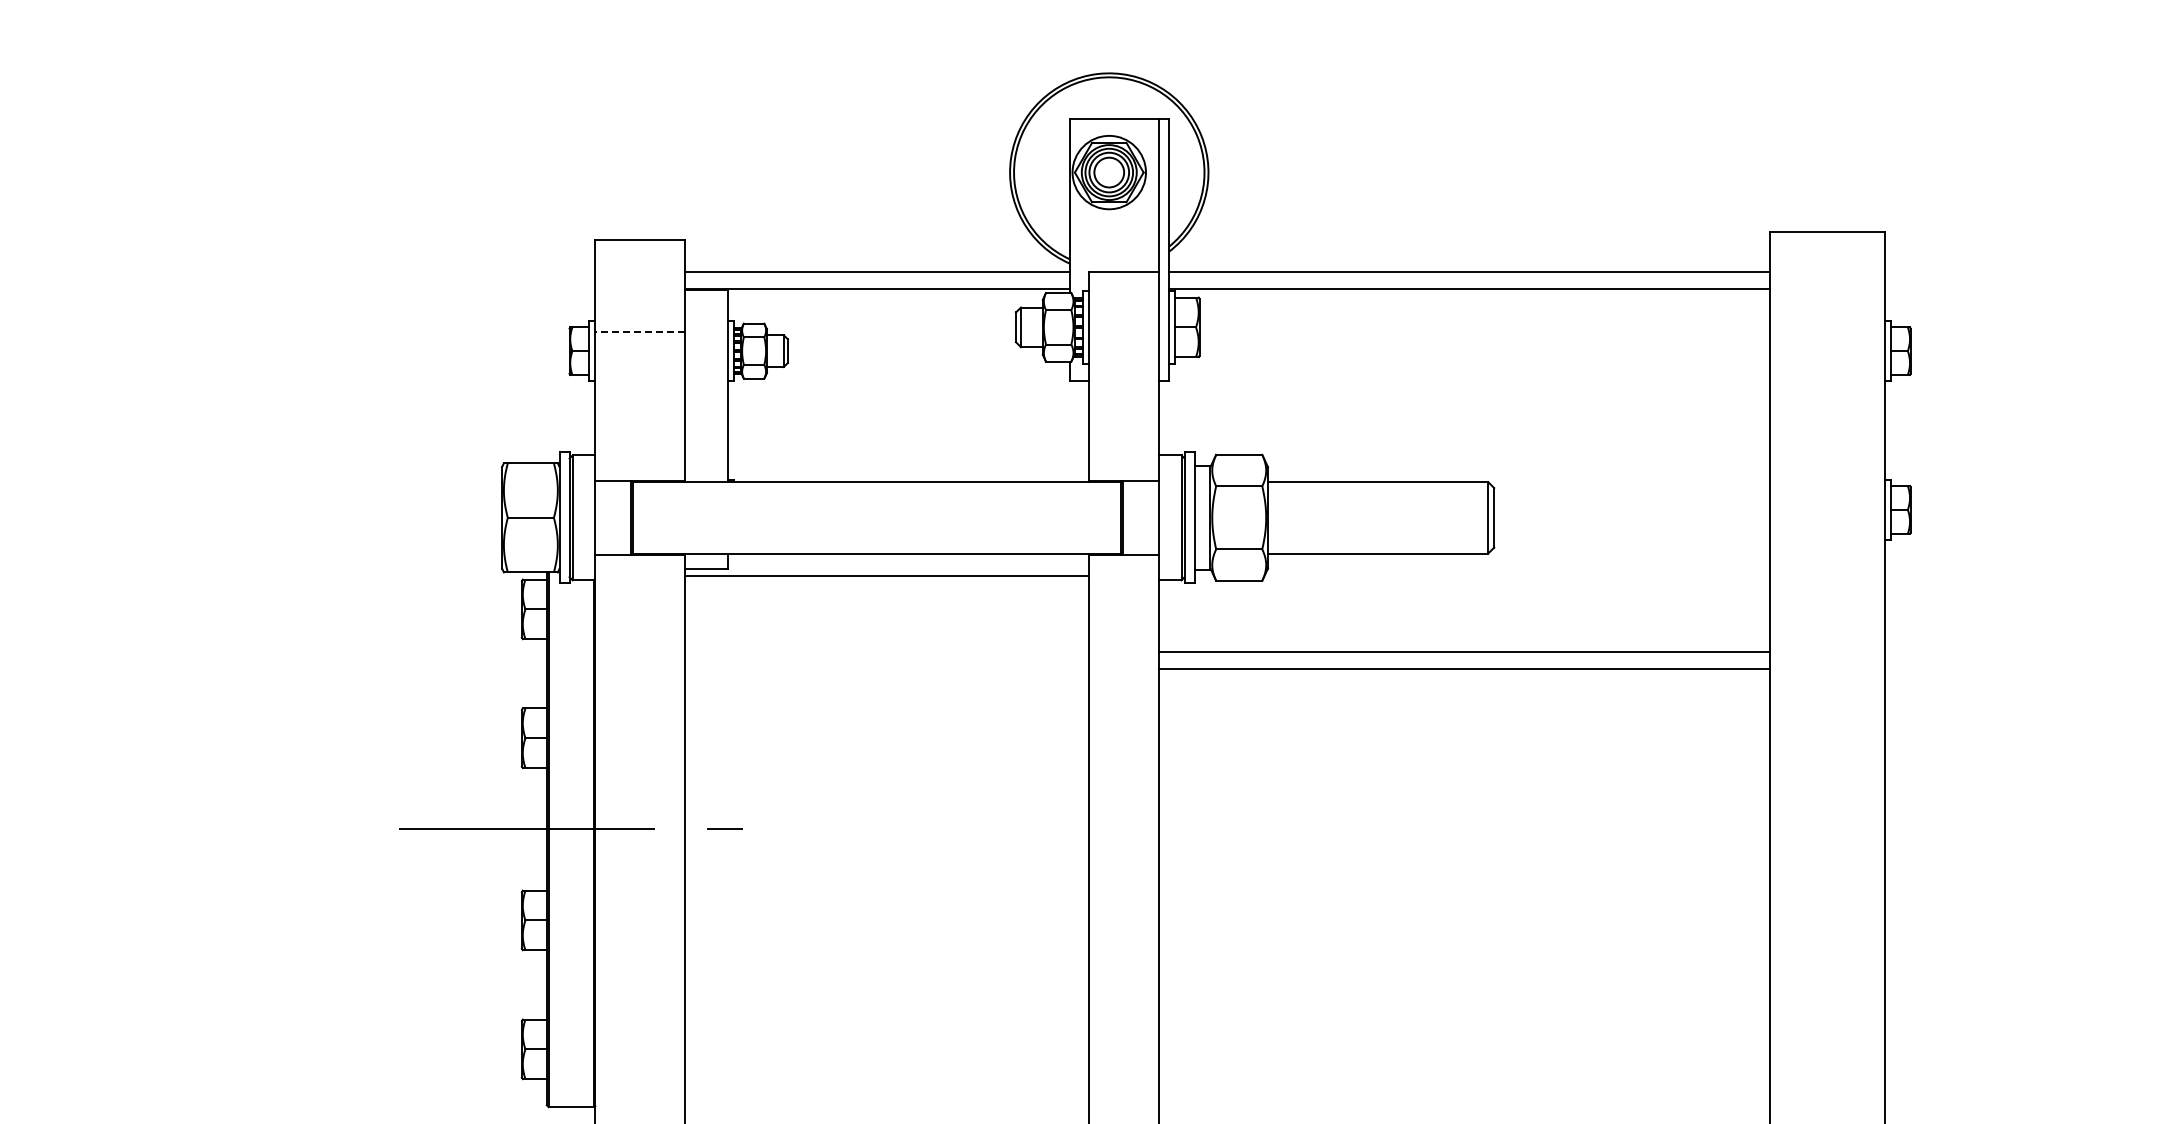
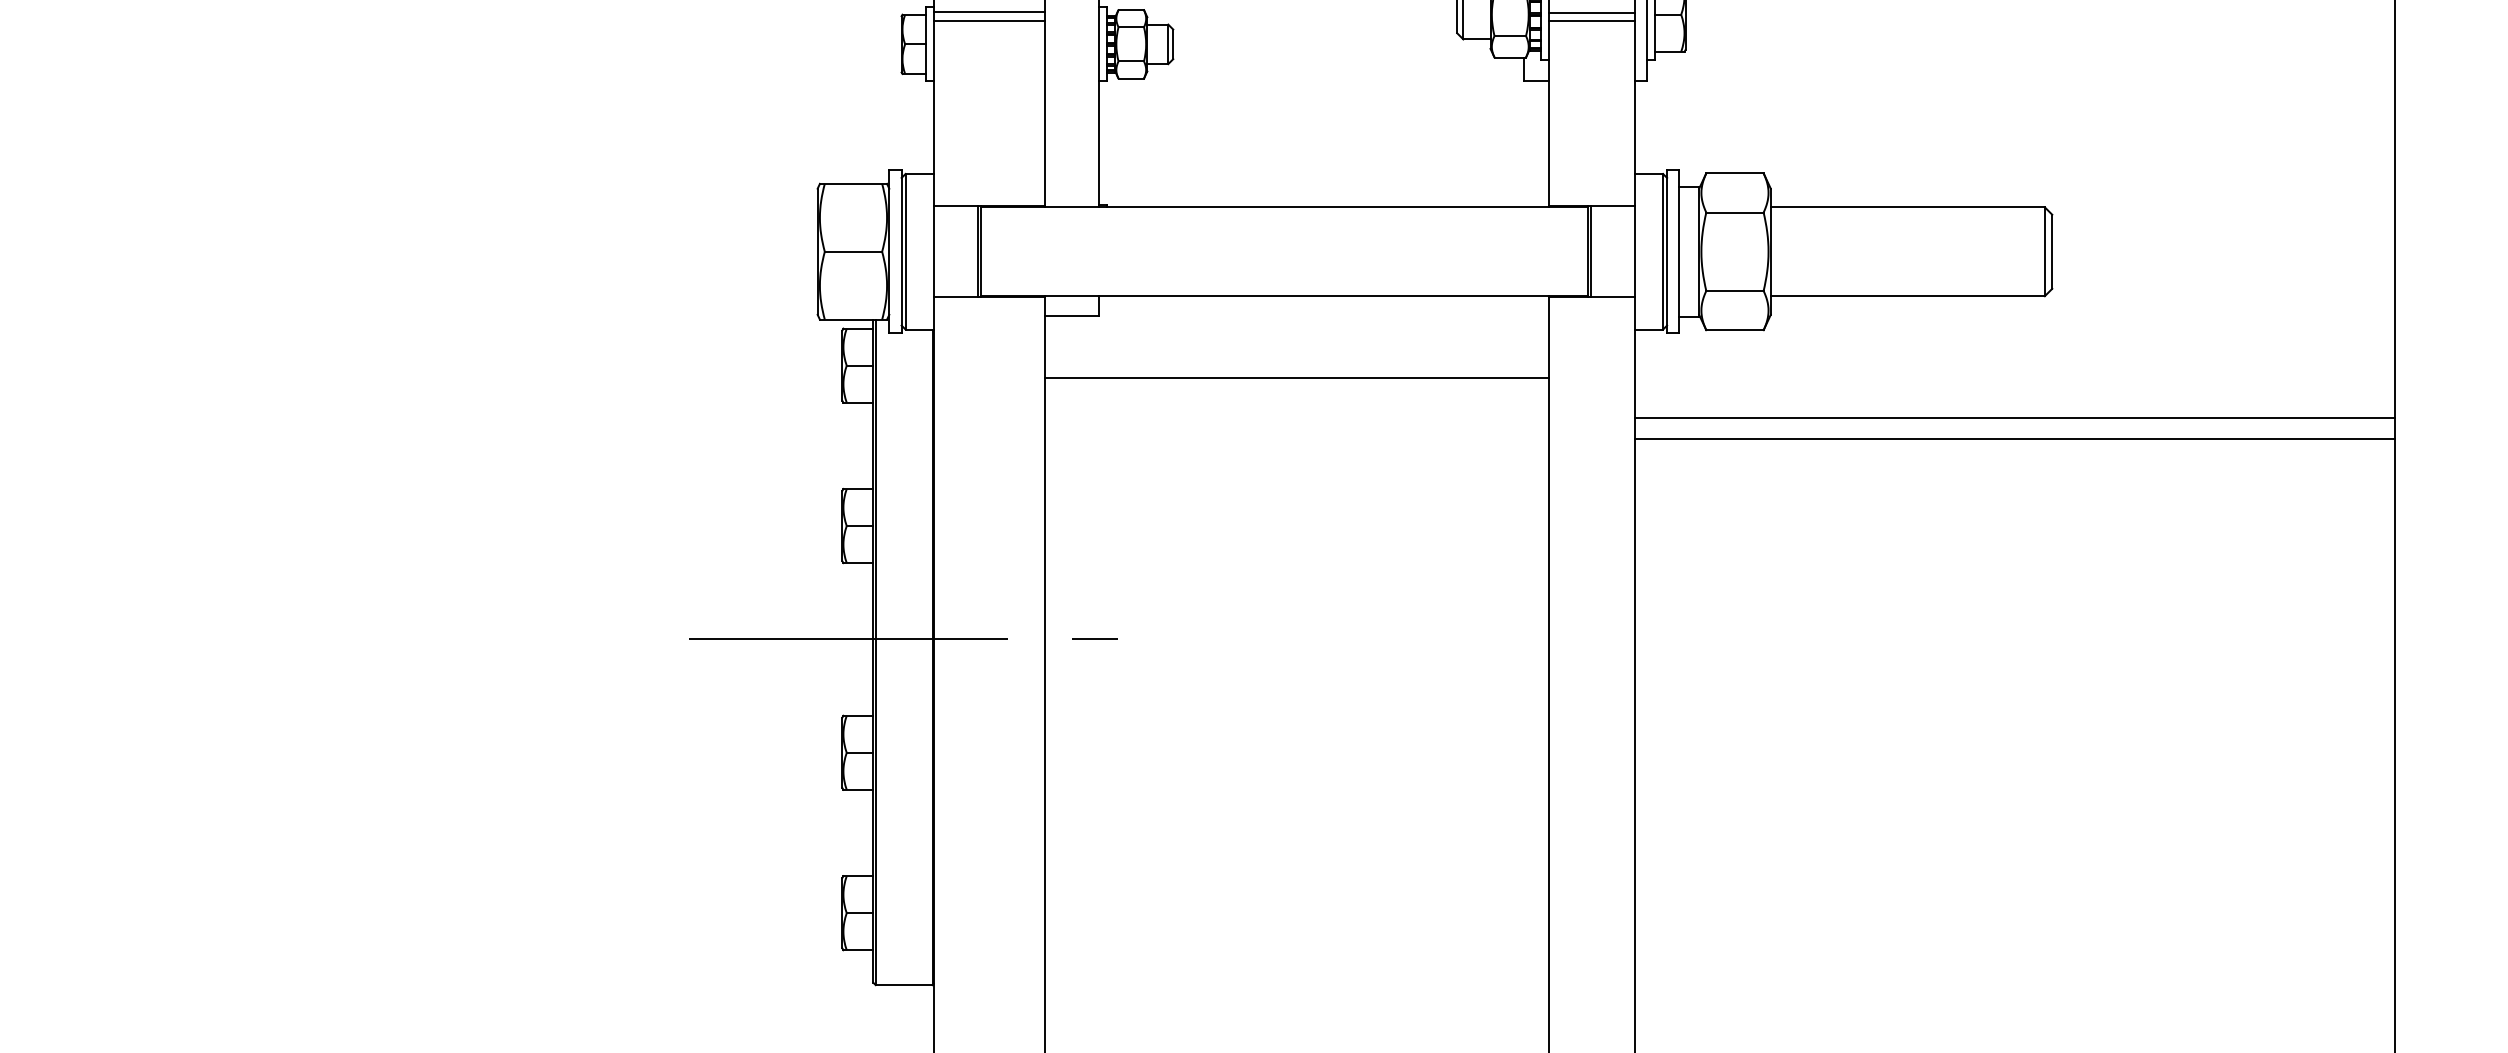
line: (639, 325) -> (988, 12), added
line: (1123, 325) -> (1590, 12), added
line: (640, 332) -> (989, 21), dashed -> solid
line: (1123, 332) -> (1590, 21), added
line: (886, 576) -> (1296, 378), moved

